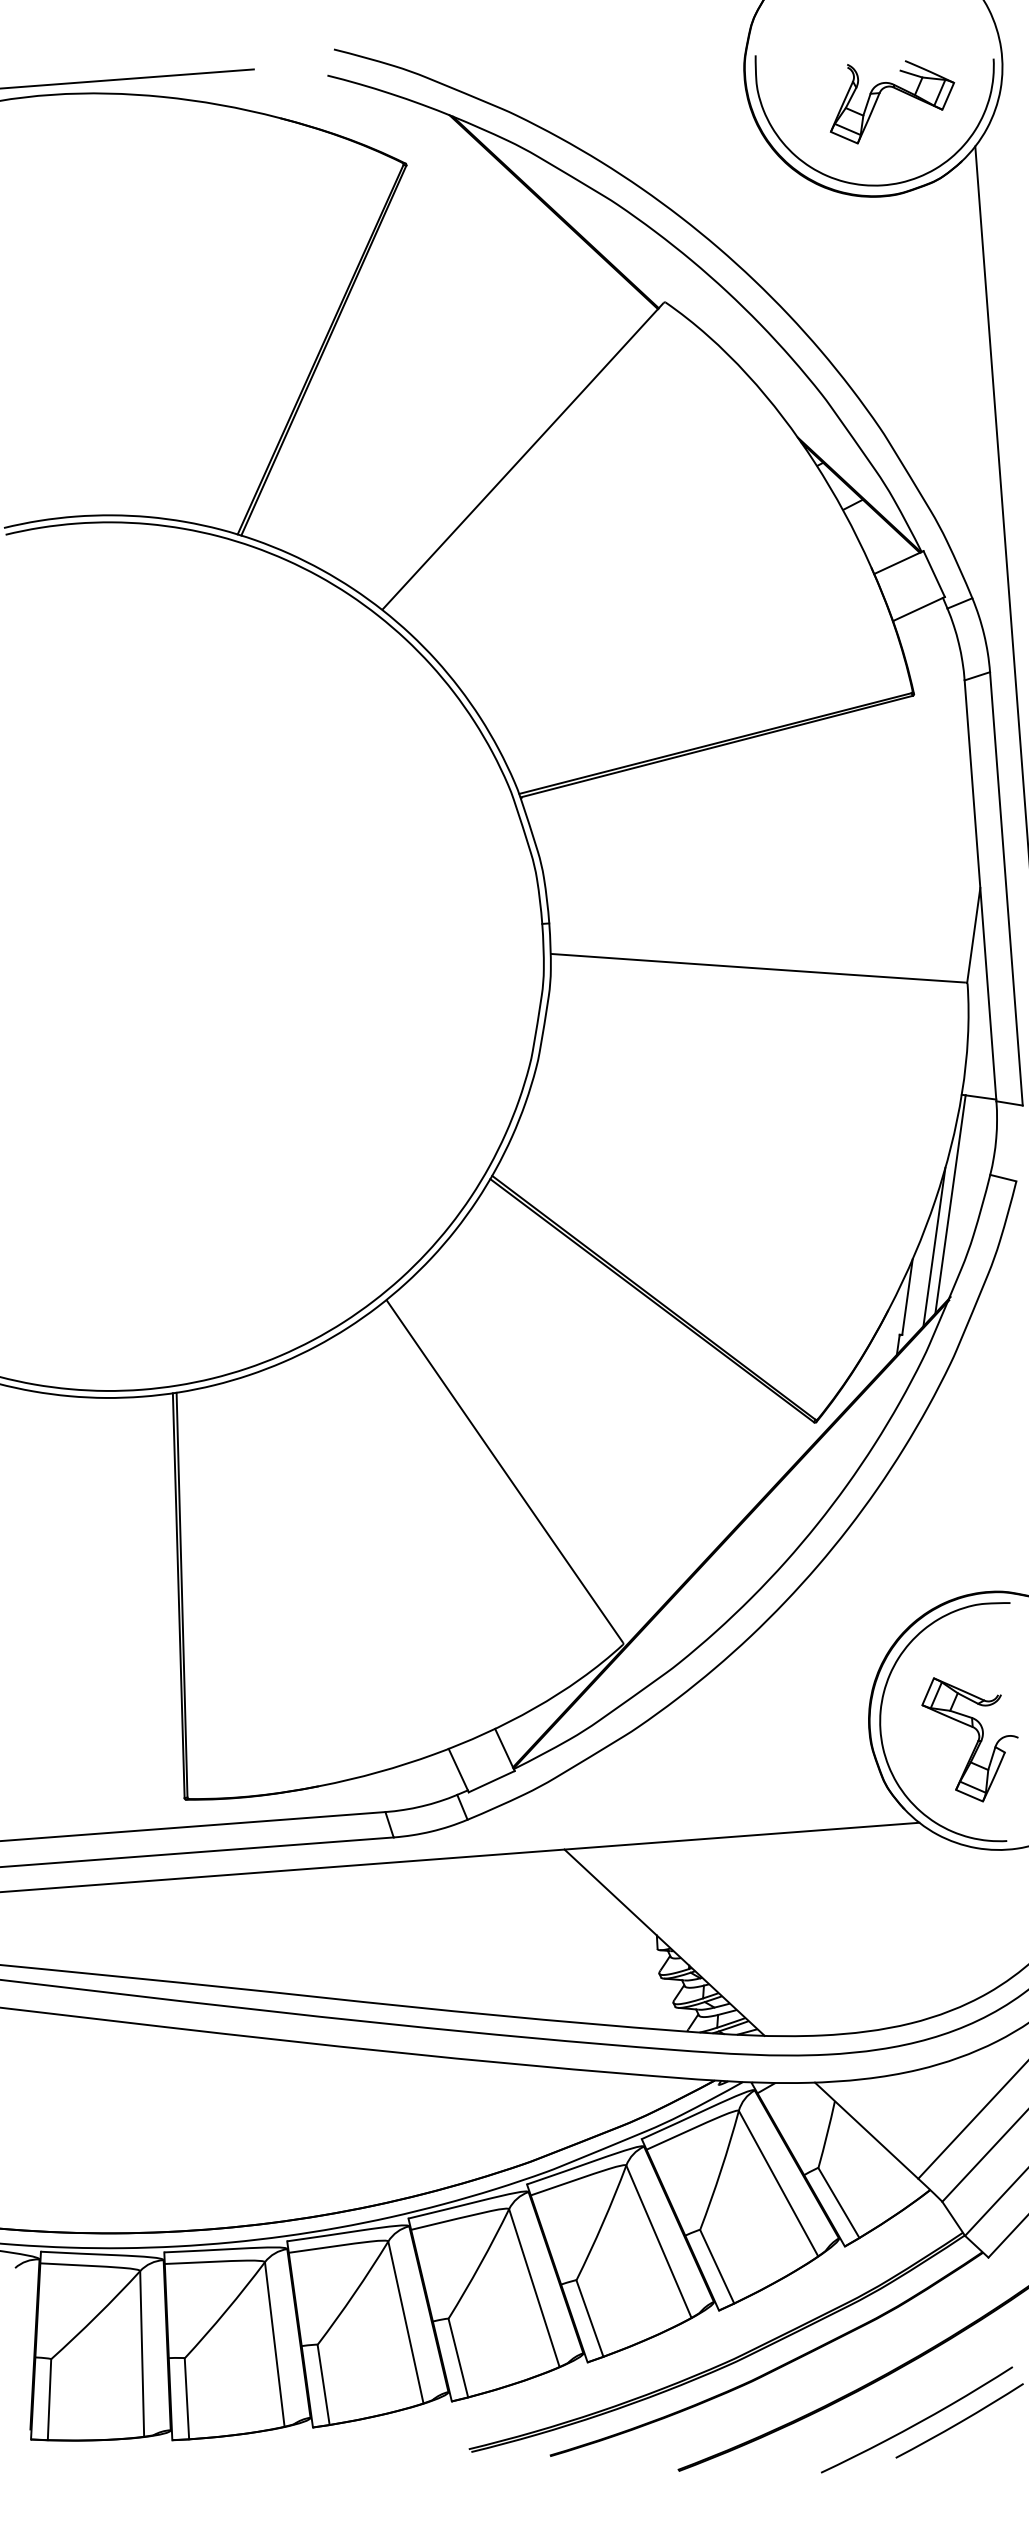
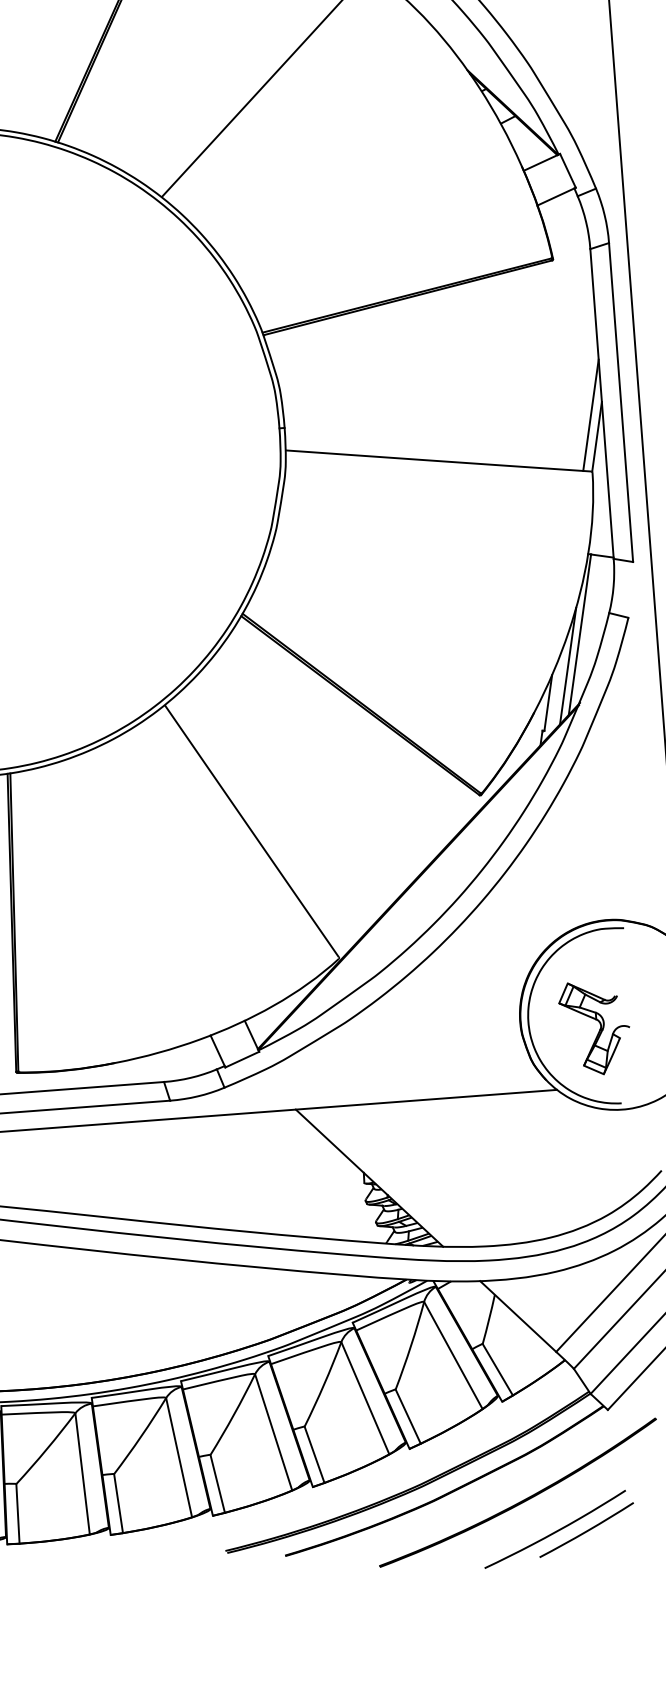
line: (964, 905) -> (590, 414), added

